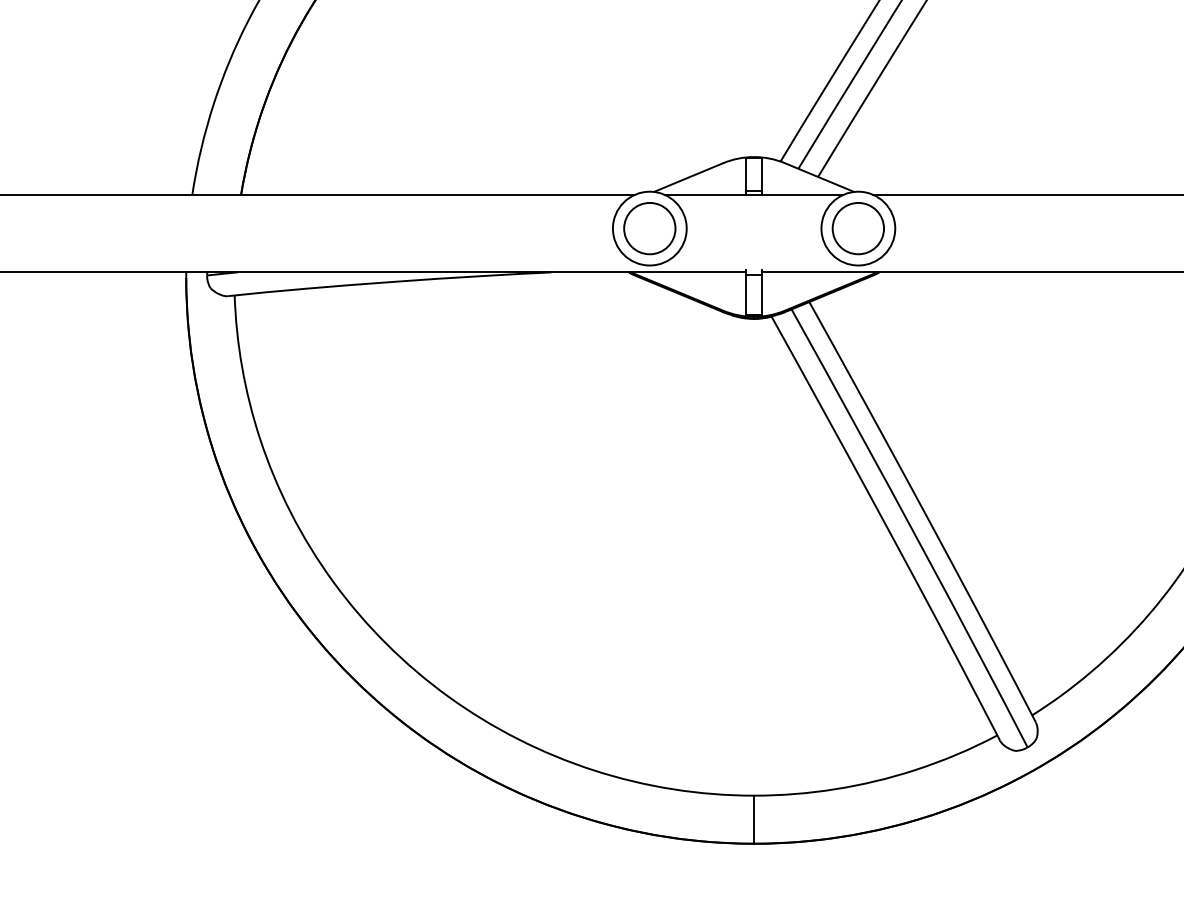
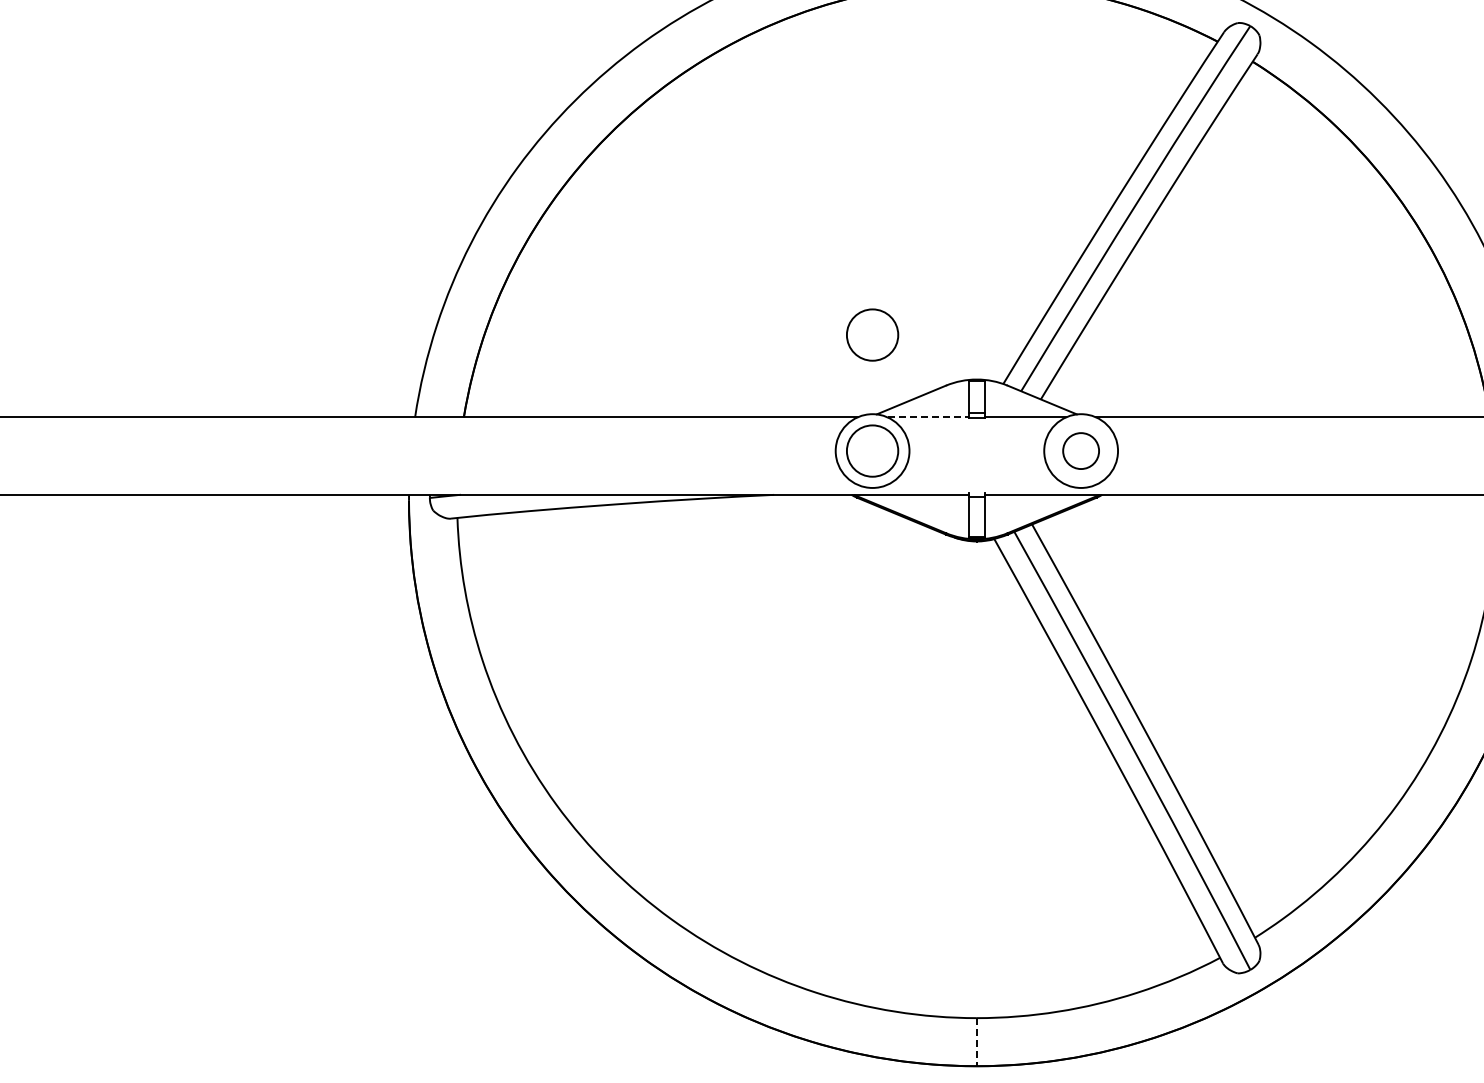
circle: (649, 112) -> (872, 334), added
line: (705, 195) -> (928, 417), solid -> dashed
circle: (857, 228) -> (1080, 450), size x0.7
line: (753, 820) -> (976, 1042), solid -> dashed

